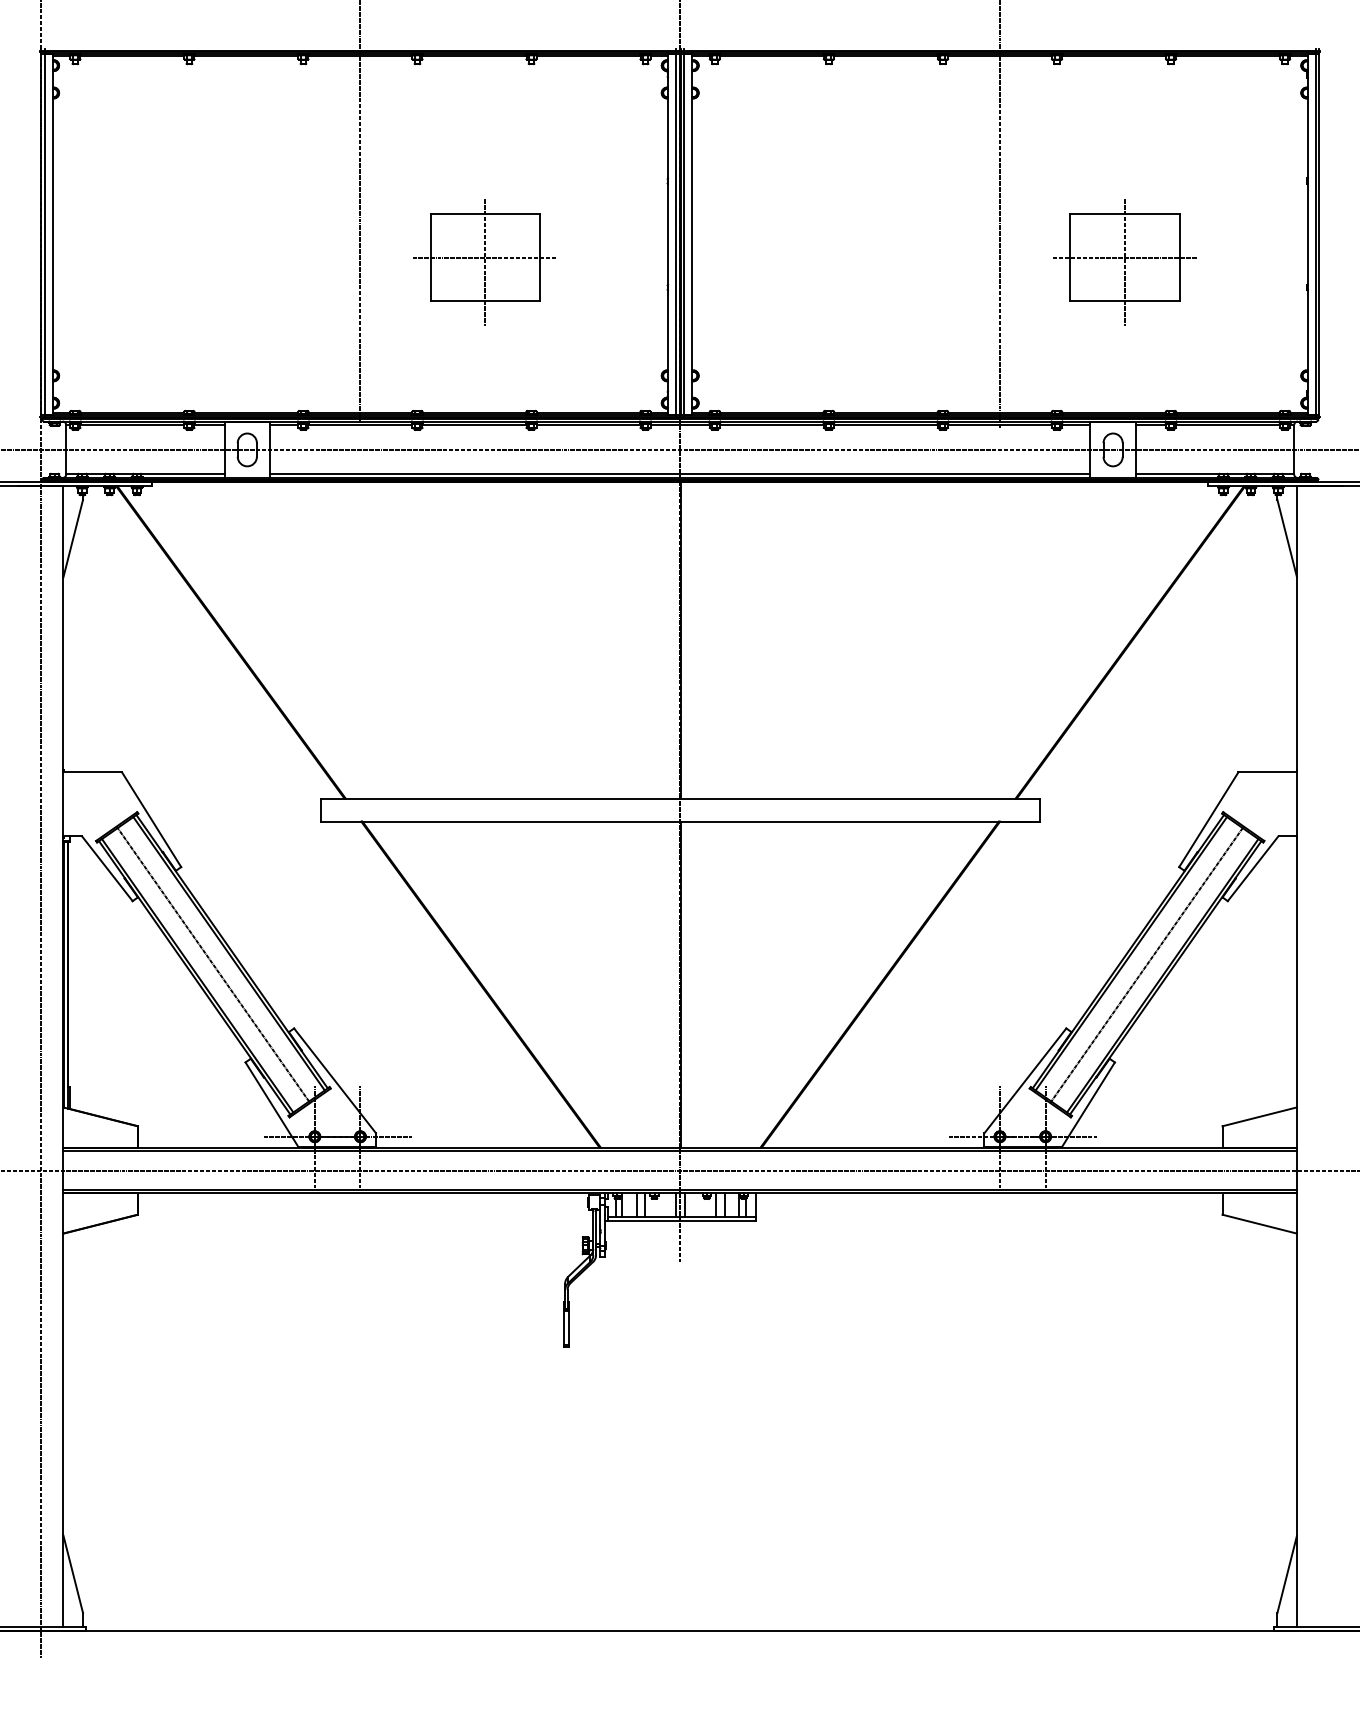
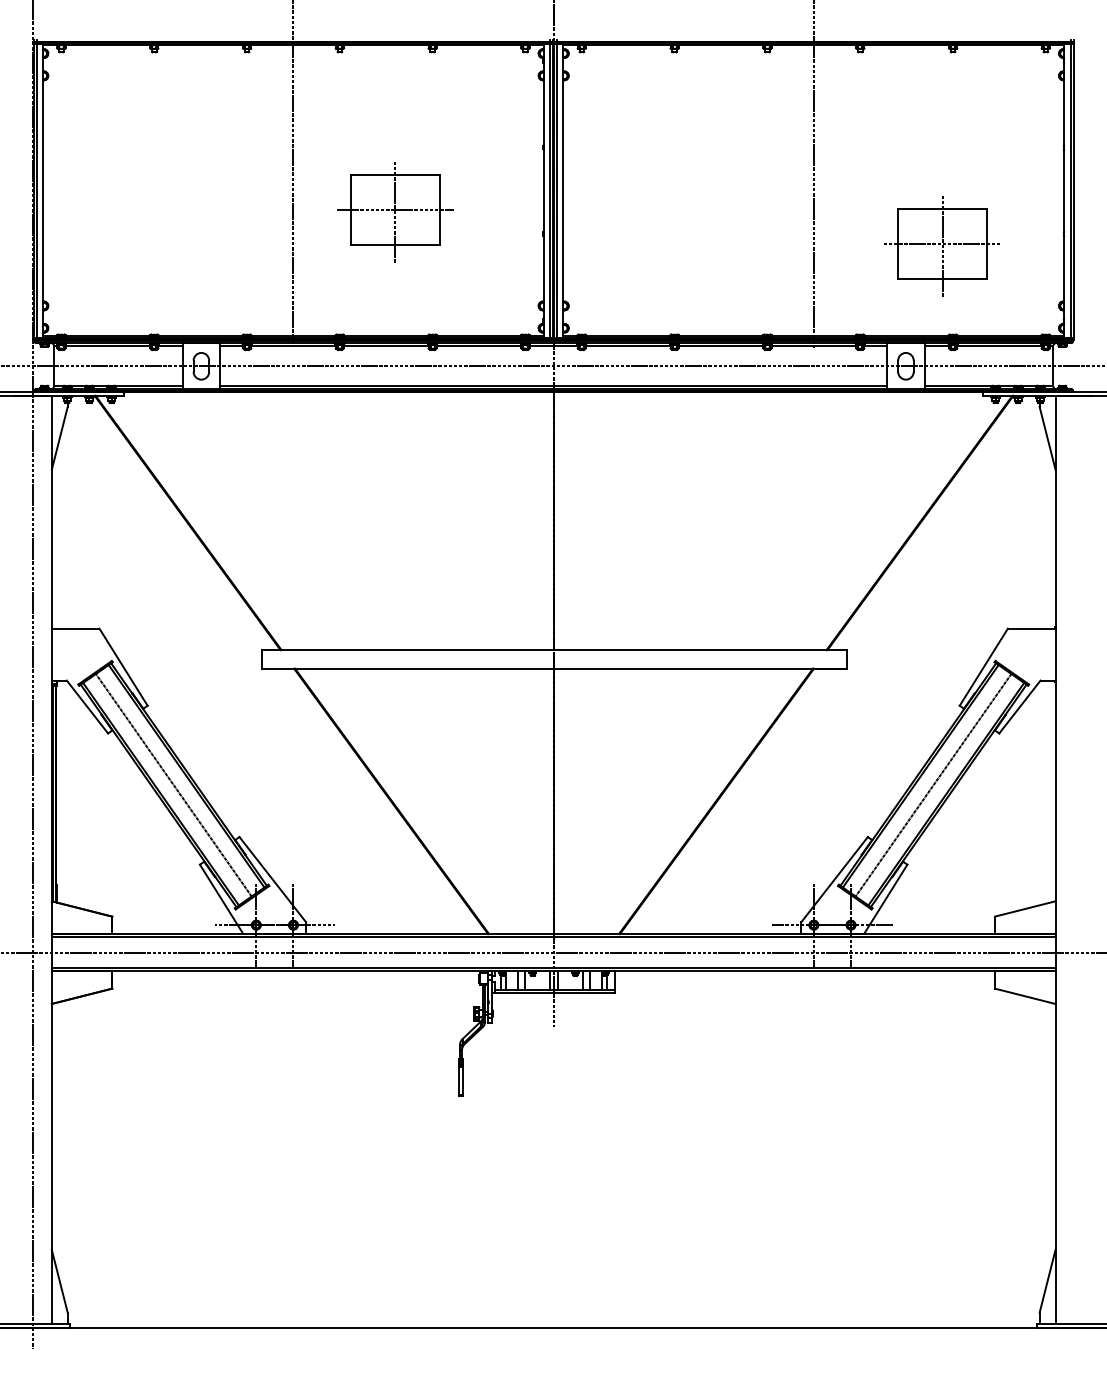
part: (1123, 260) -> (941, 246), moved

